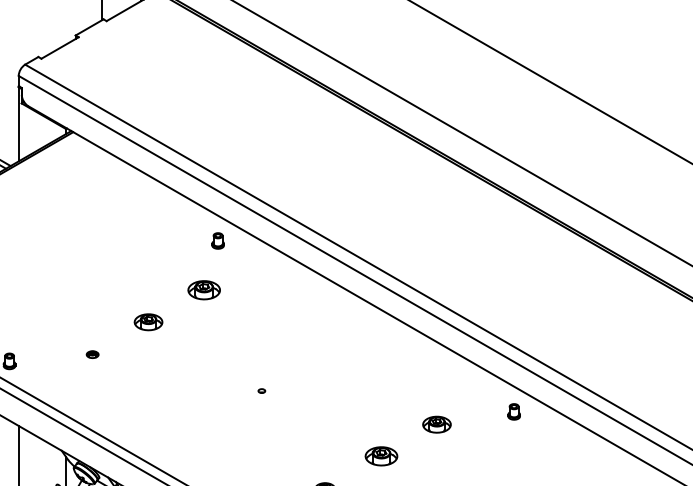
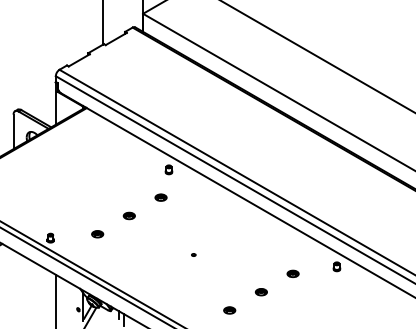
part: (203, 289) -> (160, 197), size x0.62
part: (146, 321) -> (128, 215), size x0.71
part: (92, 354) -> (97, 234), size x1.67
part: (435, 423) -> (292, 273), size x0.71
part: (379, 457) -> (260, 292), size x0.62

